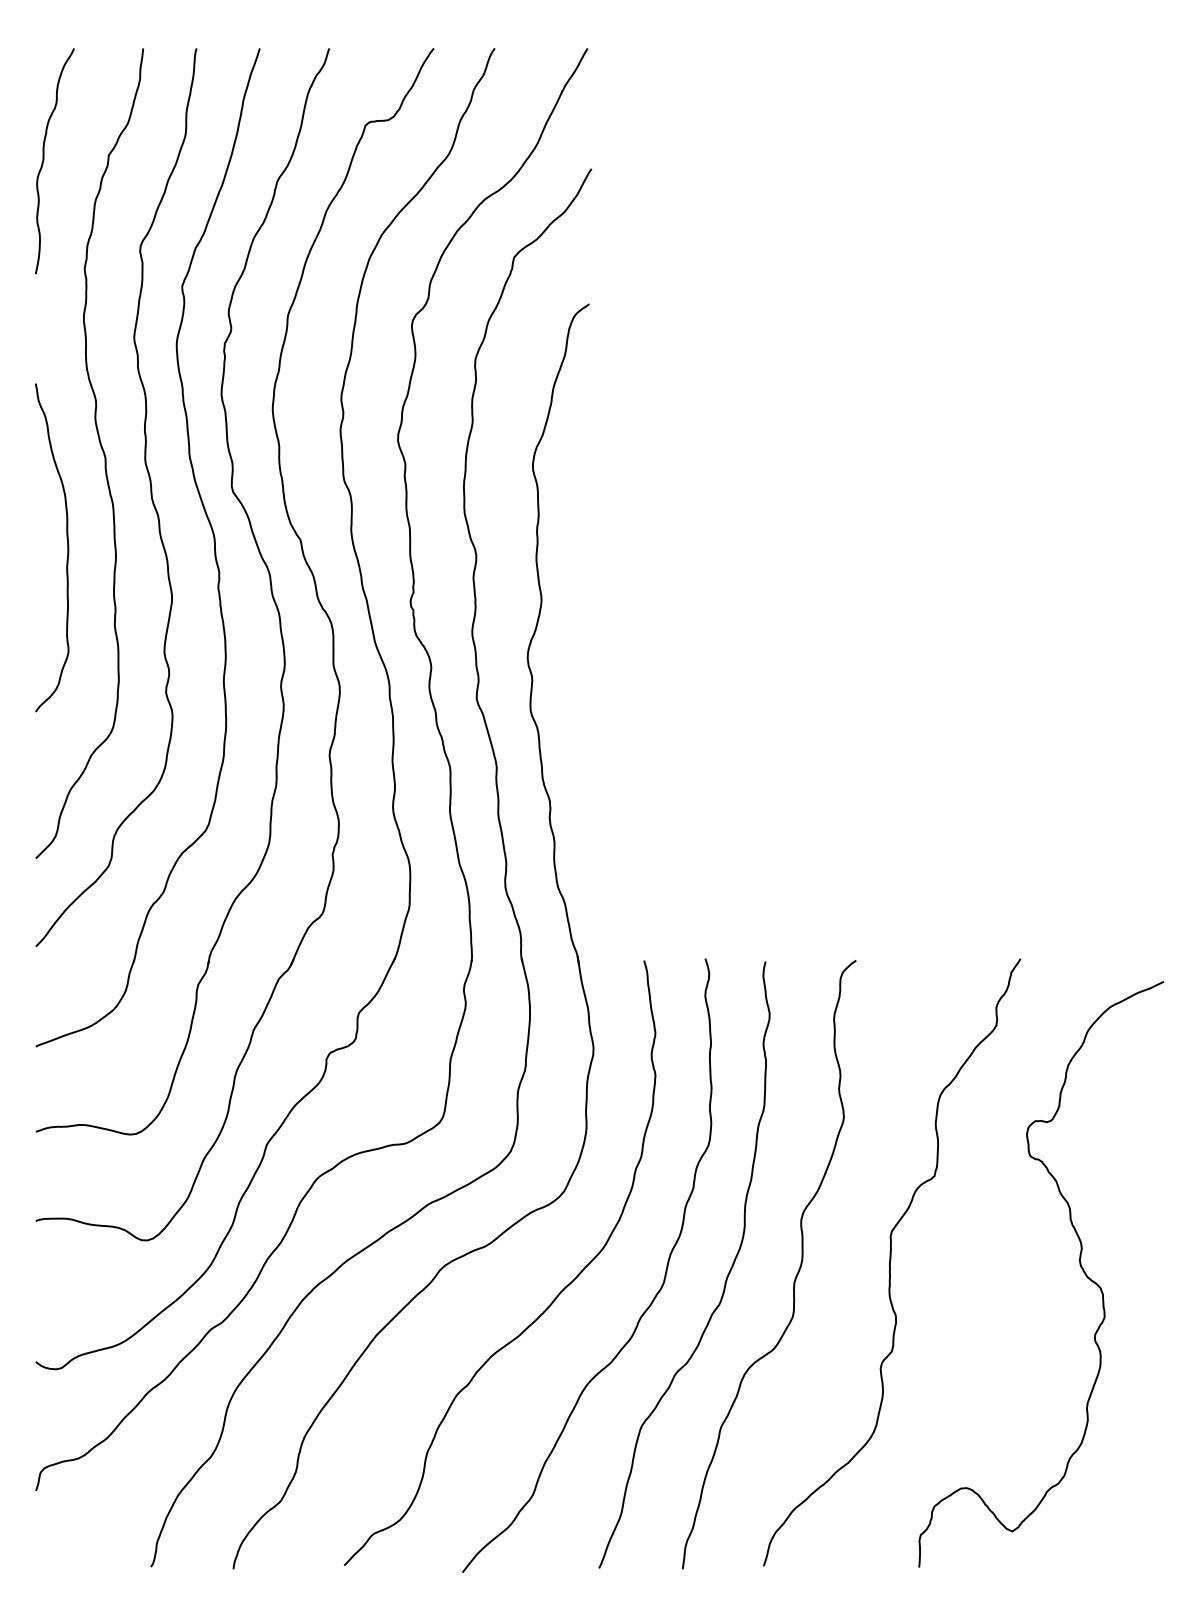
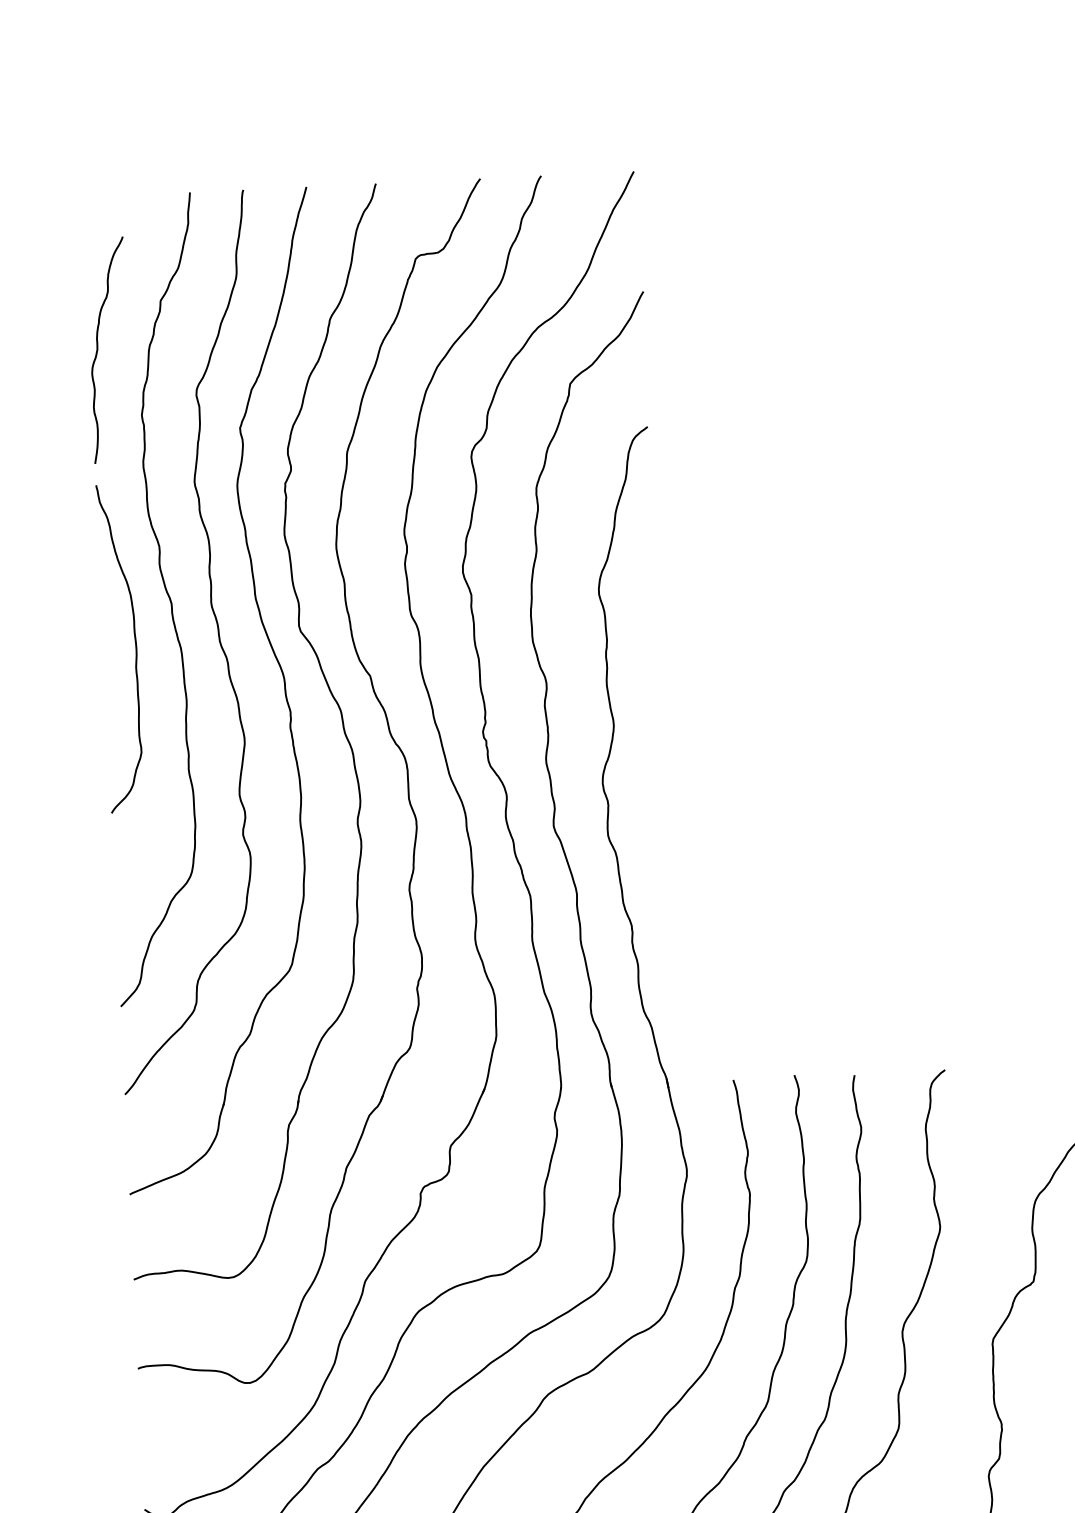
curve: (44, 160) -> (98, 349), moved
curve: (67, 547) -> (135, 647), moved

